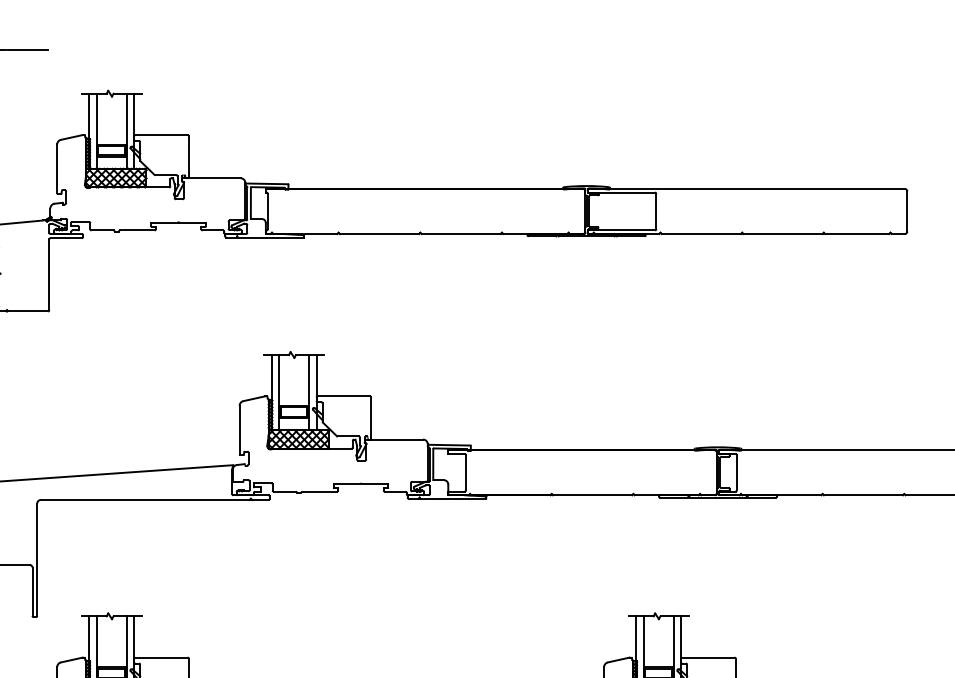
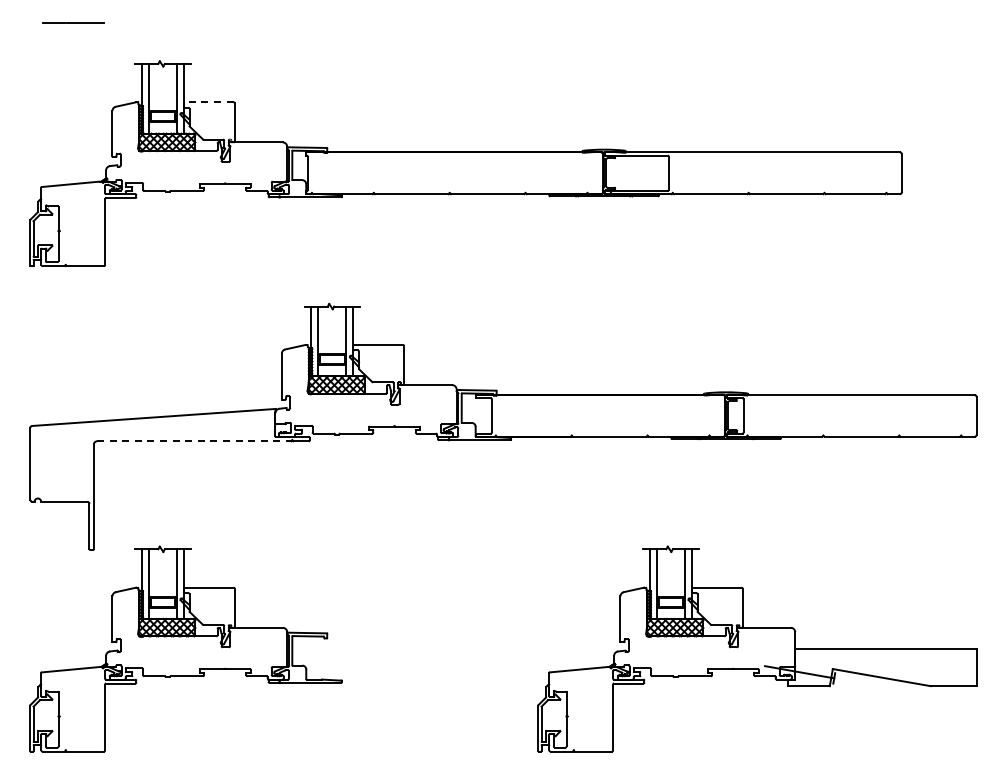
line: (160, 135) -> (208, 102), solid -> dashed
line: (145, 500) -> (194, 441), solid -> dashed

